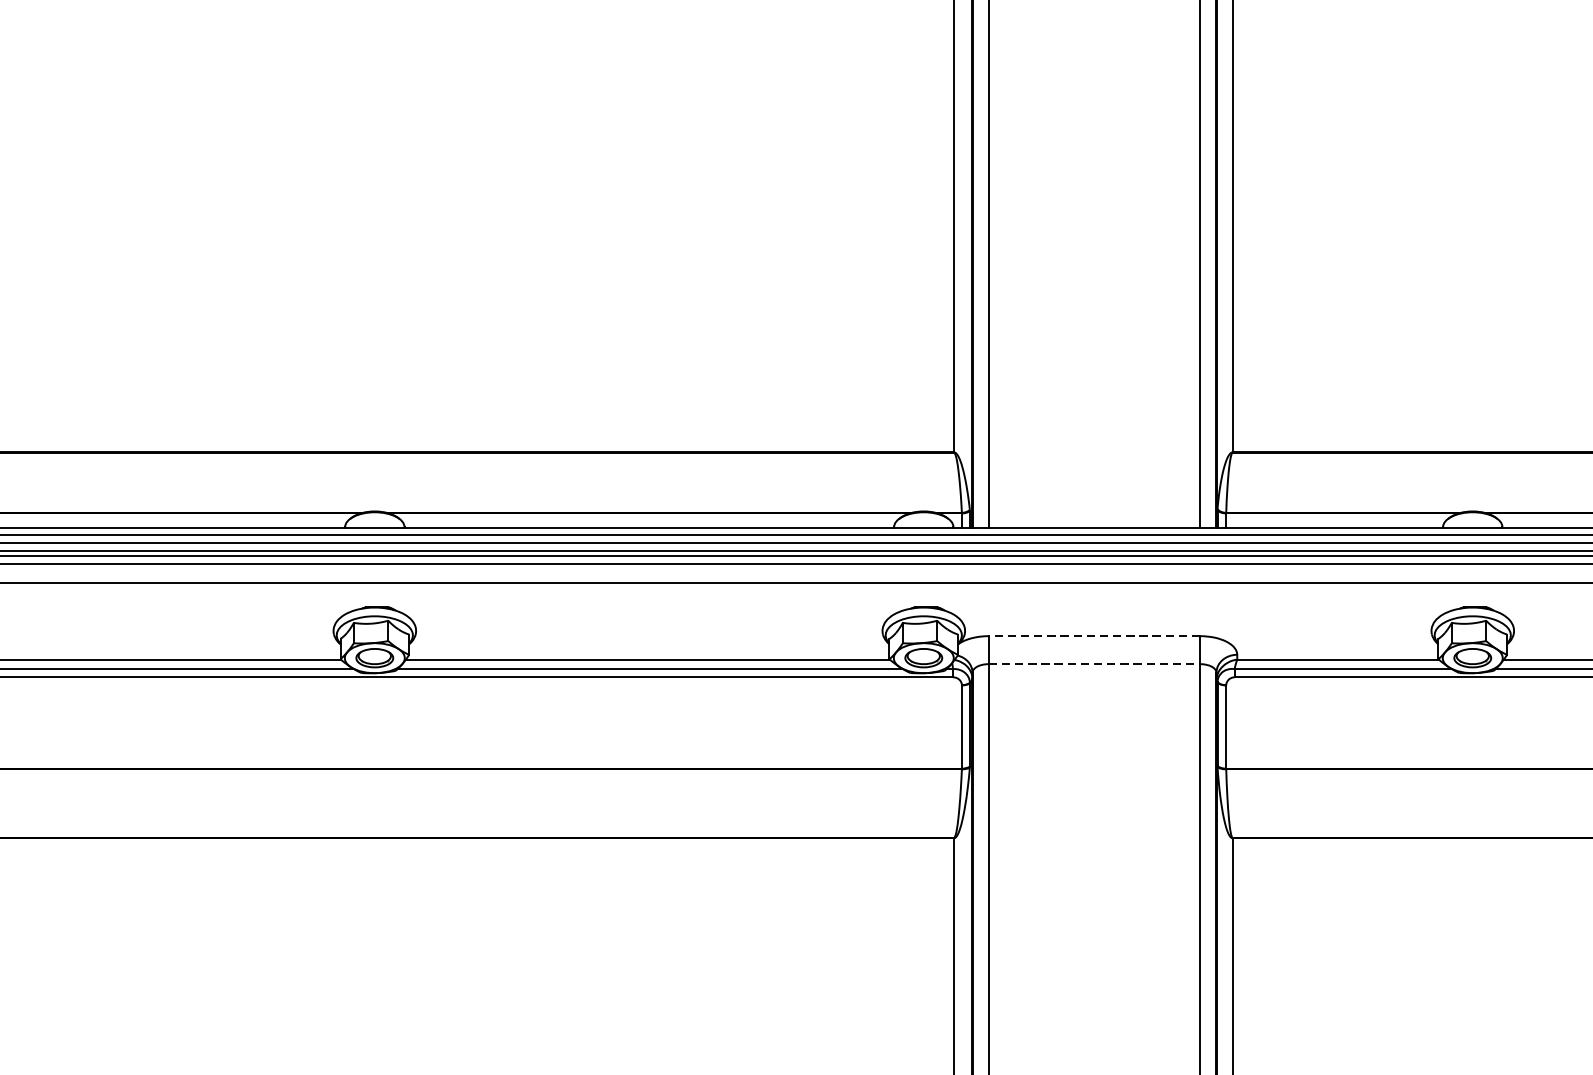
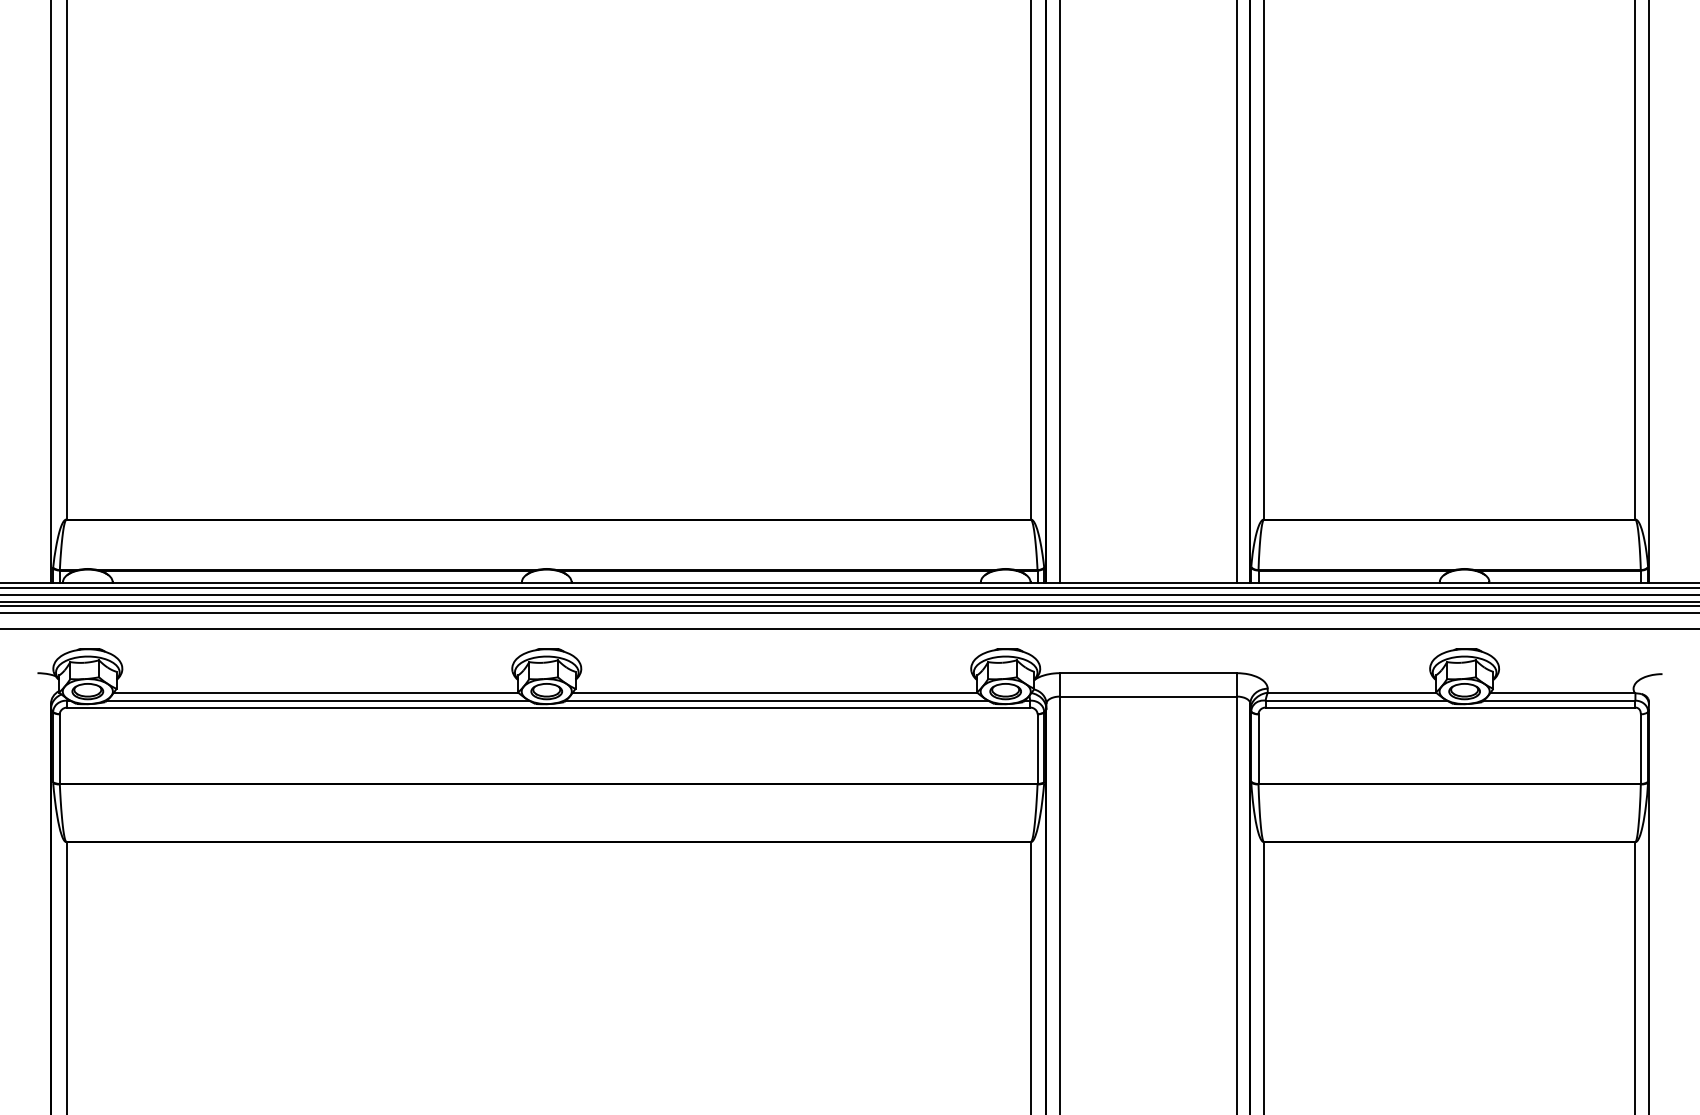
line: (1093, 636) -> (1147, 673), dashed -> solid
line: (1094, 664) -> (1148, 696), dashed -> solid

